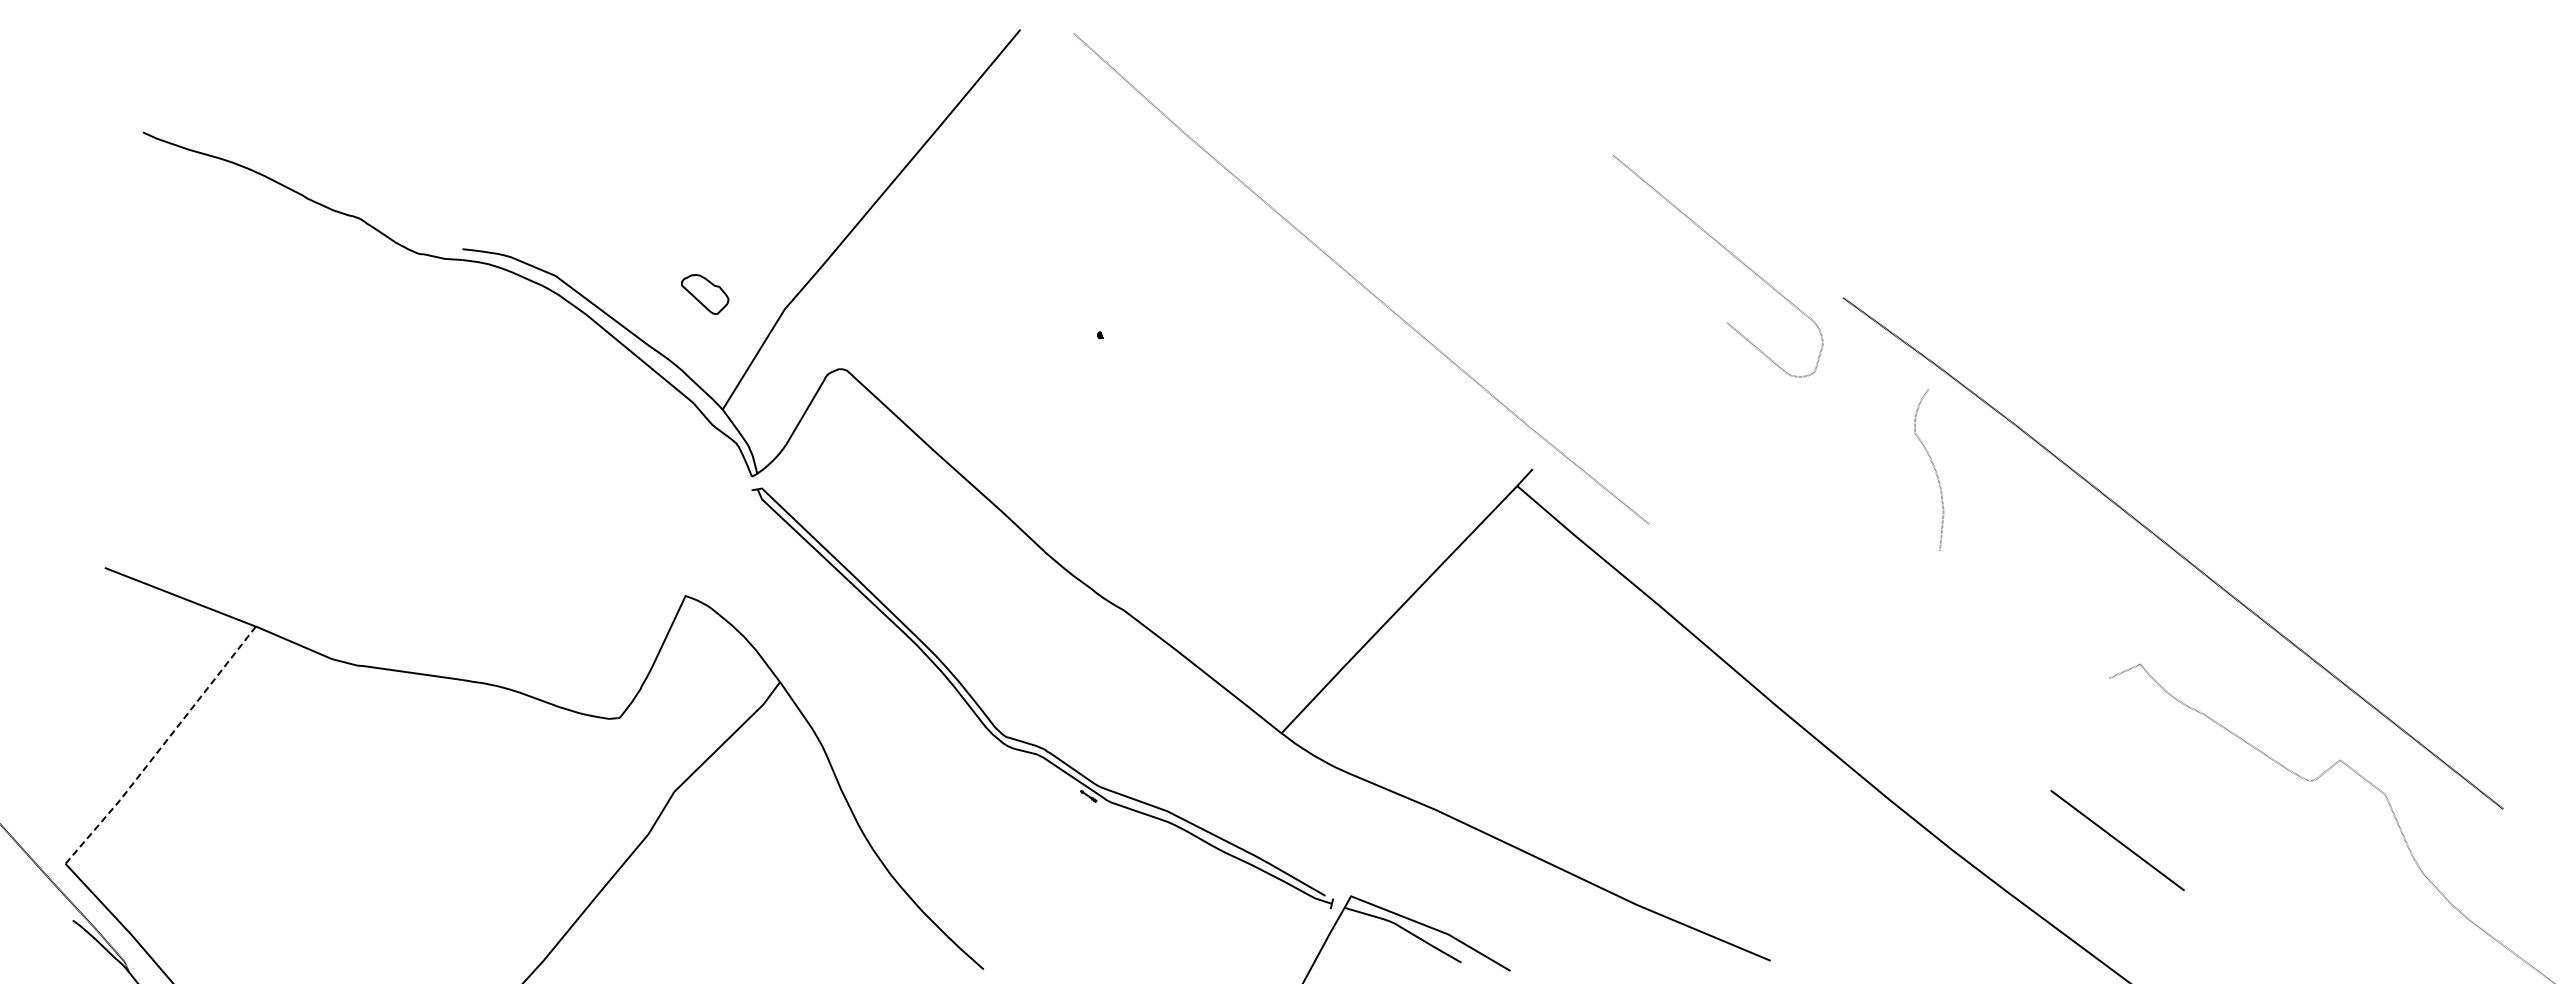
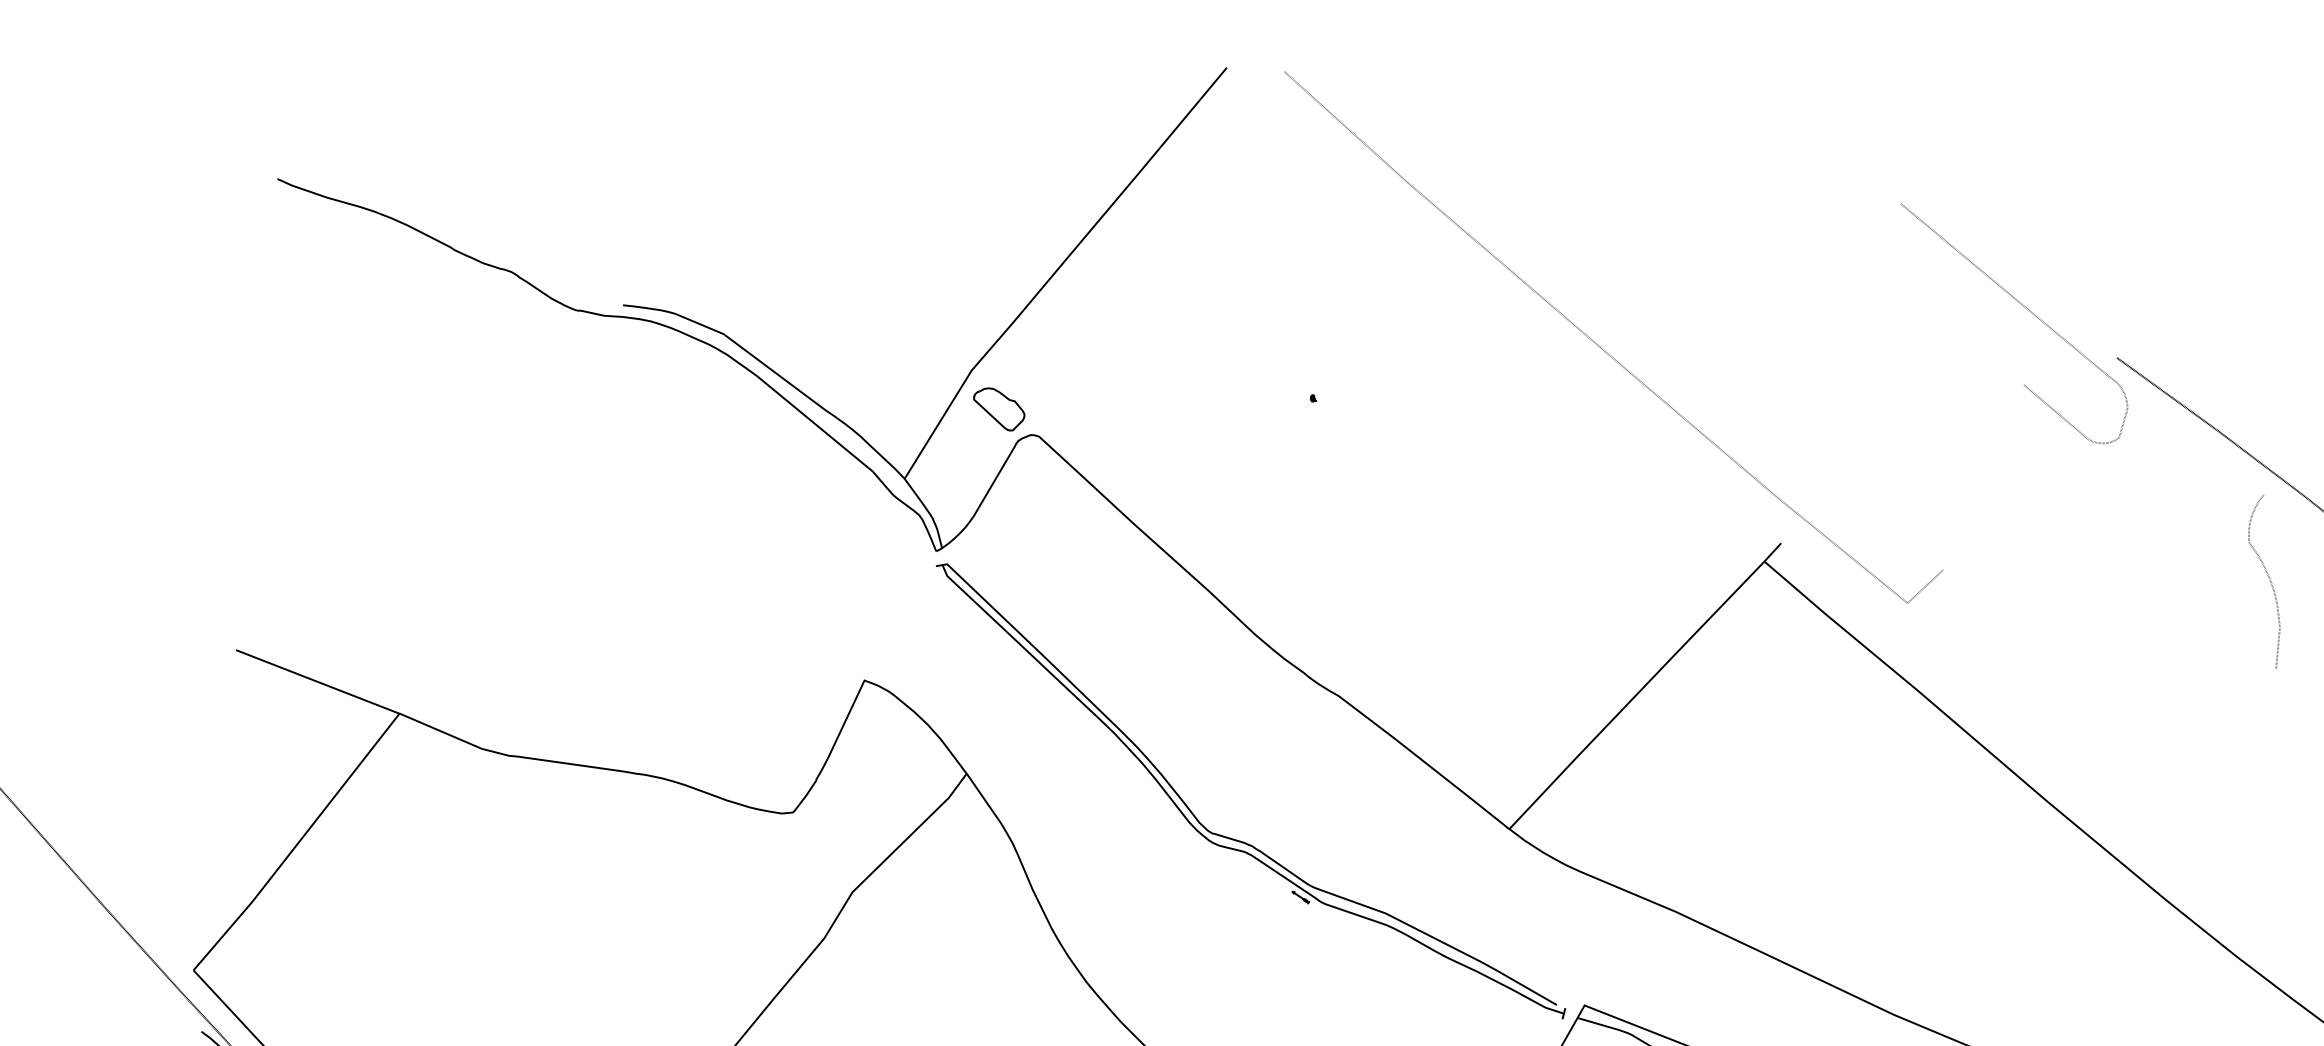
curve: (1728, 252) -> (2025, 308), moved
part: (705, 294) -> (999, 409), moved
curve: (1933, 467) -> (2268, 579), moved
line: (1665, 508) -> (1924, 585), added
line: (161, 746) -> (297, 843), dashed -> solid

